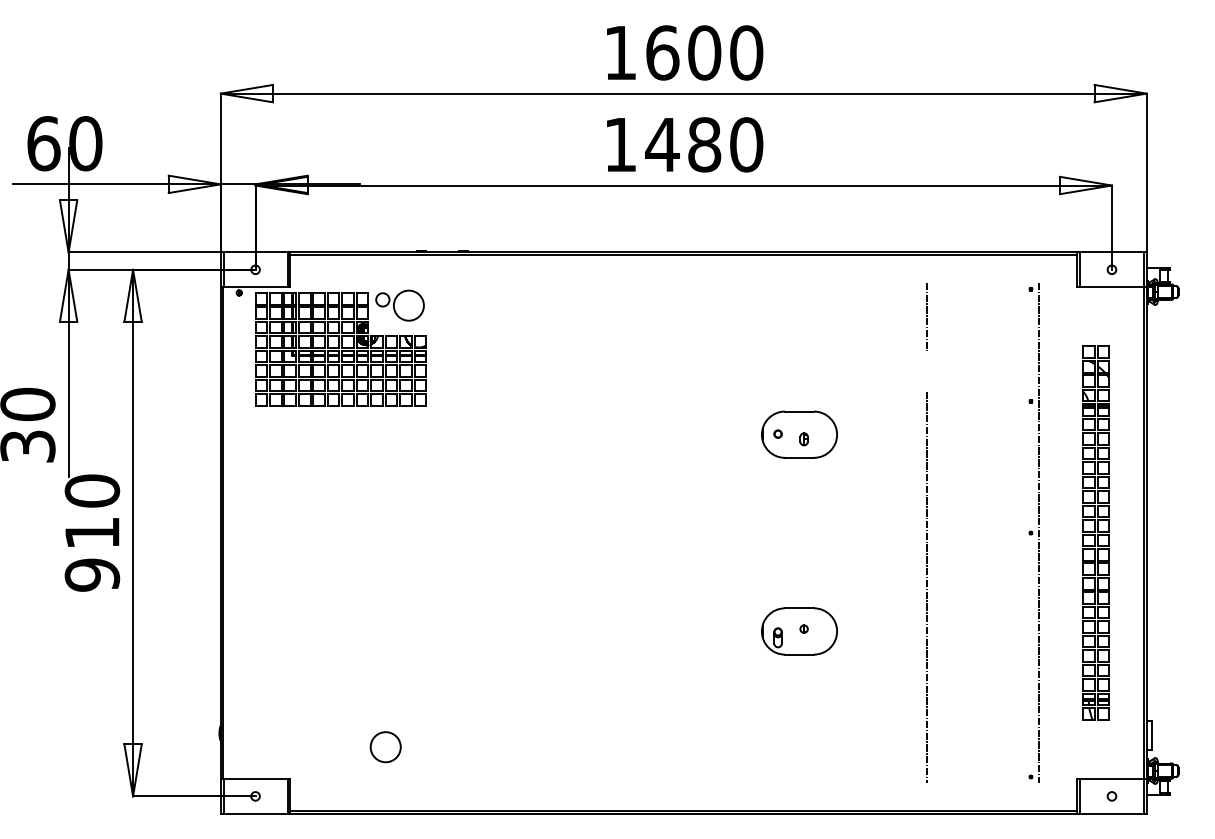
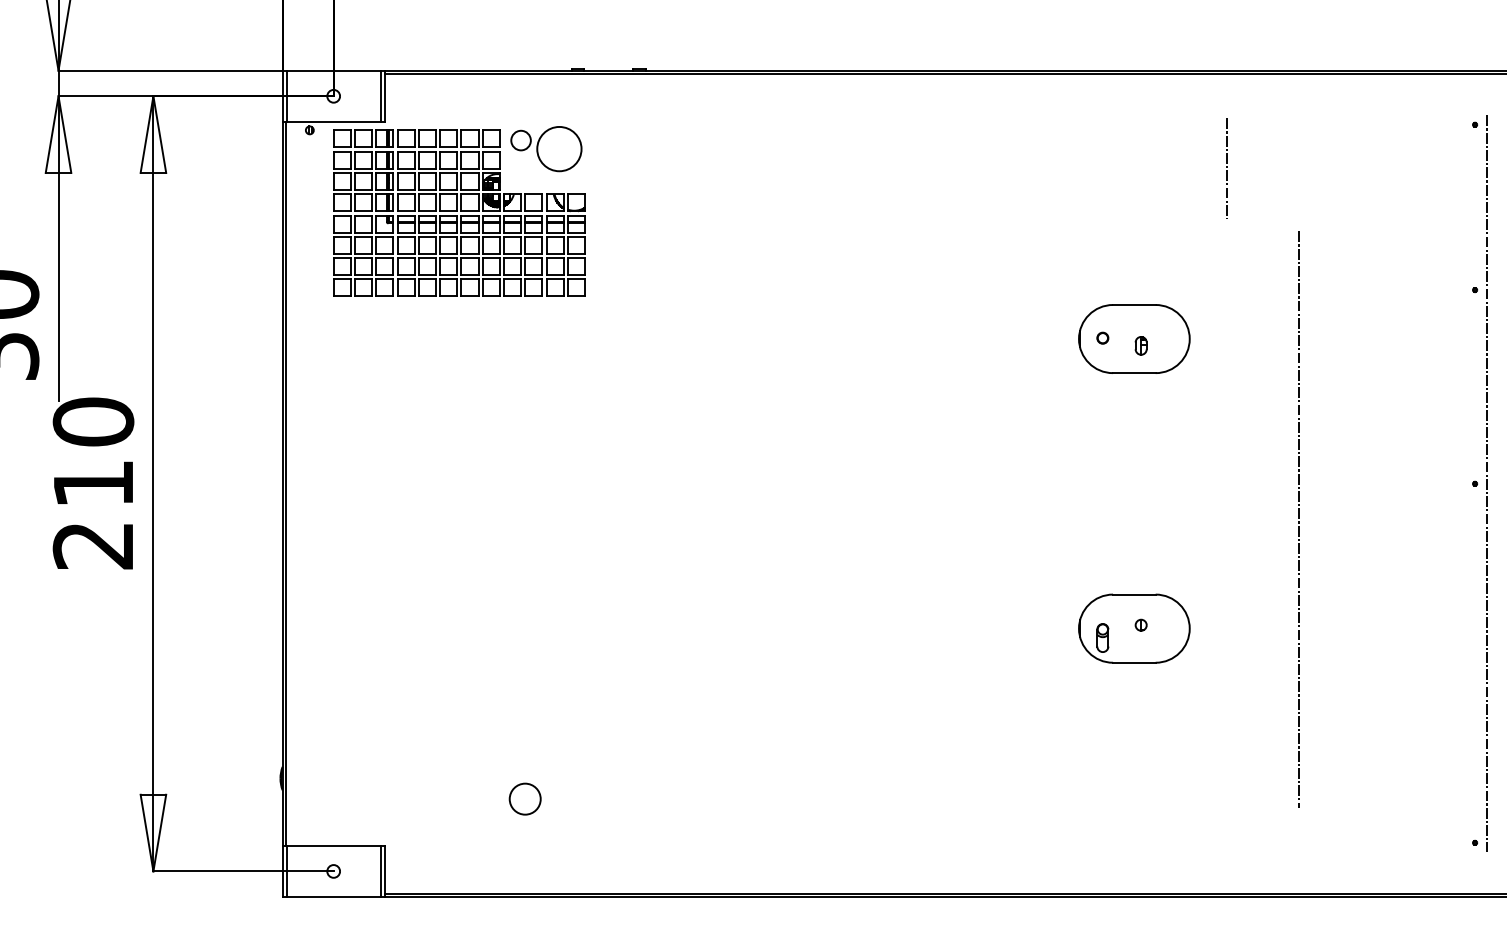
line: (926, 316) -> (1225, 167), moved
text: (92, 574) -> (93, 544), 910 -> 210
line: (926, 586) -> (1297, 518), moved
circle: (385, 747) -> (524, 799), size x0.7

